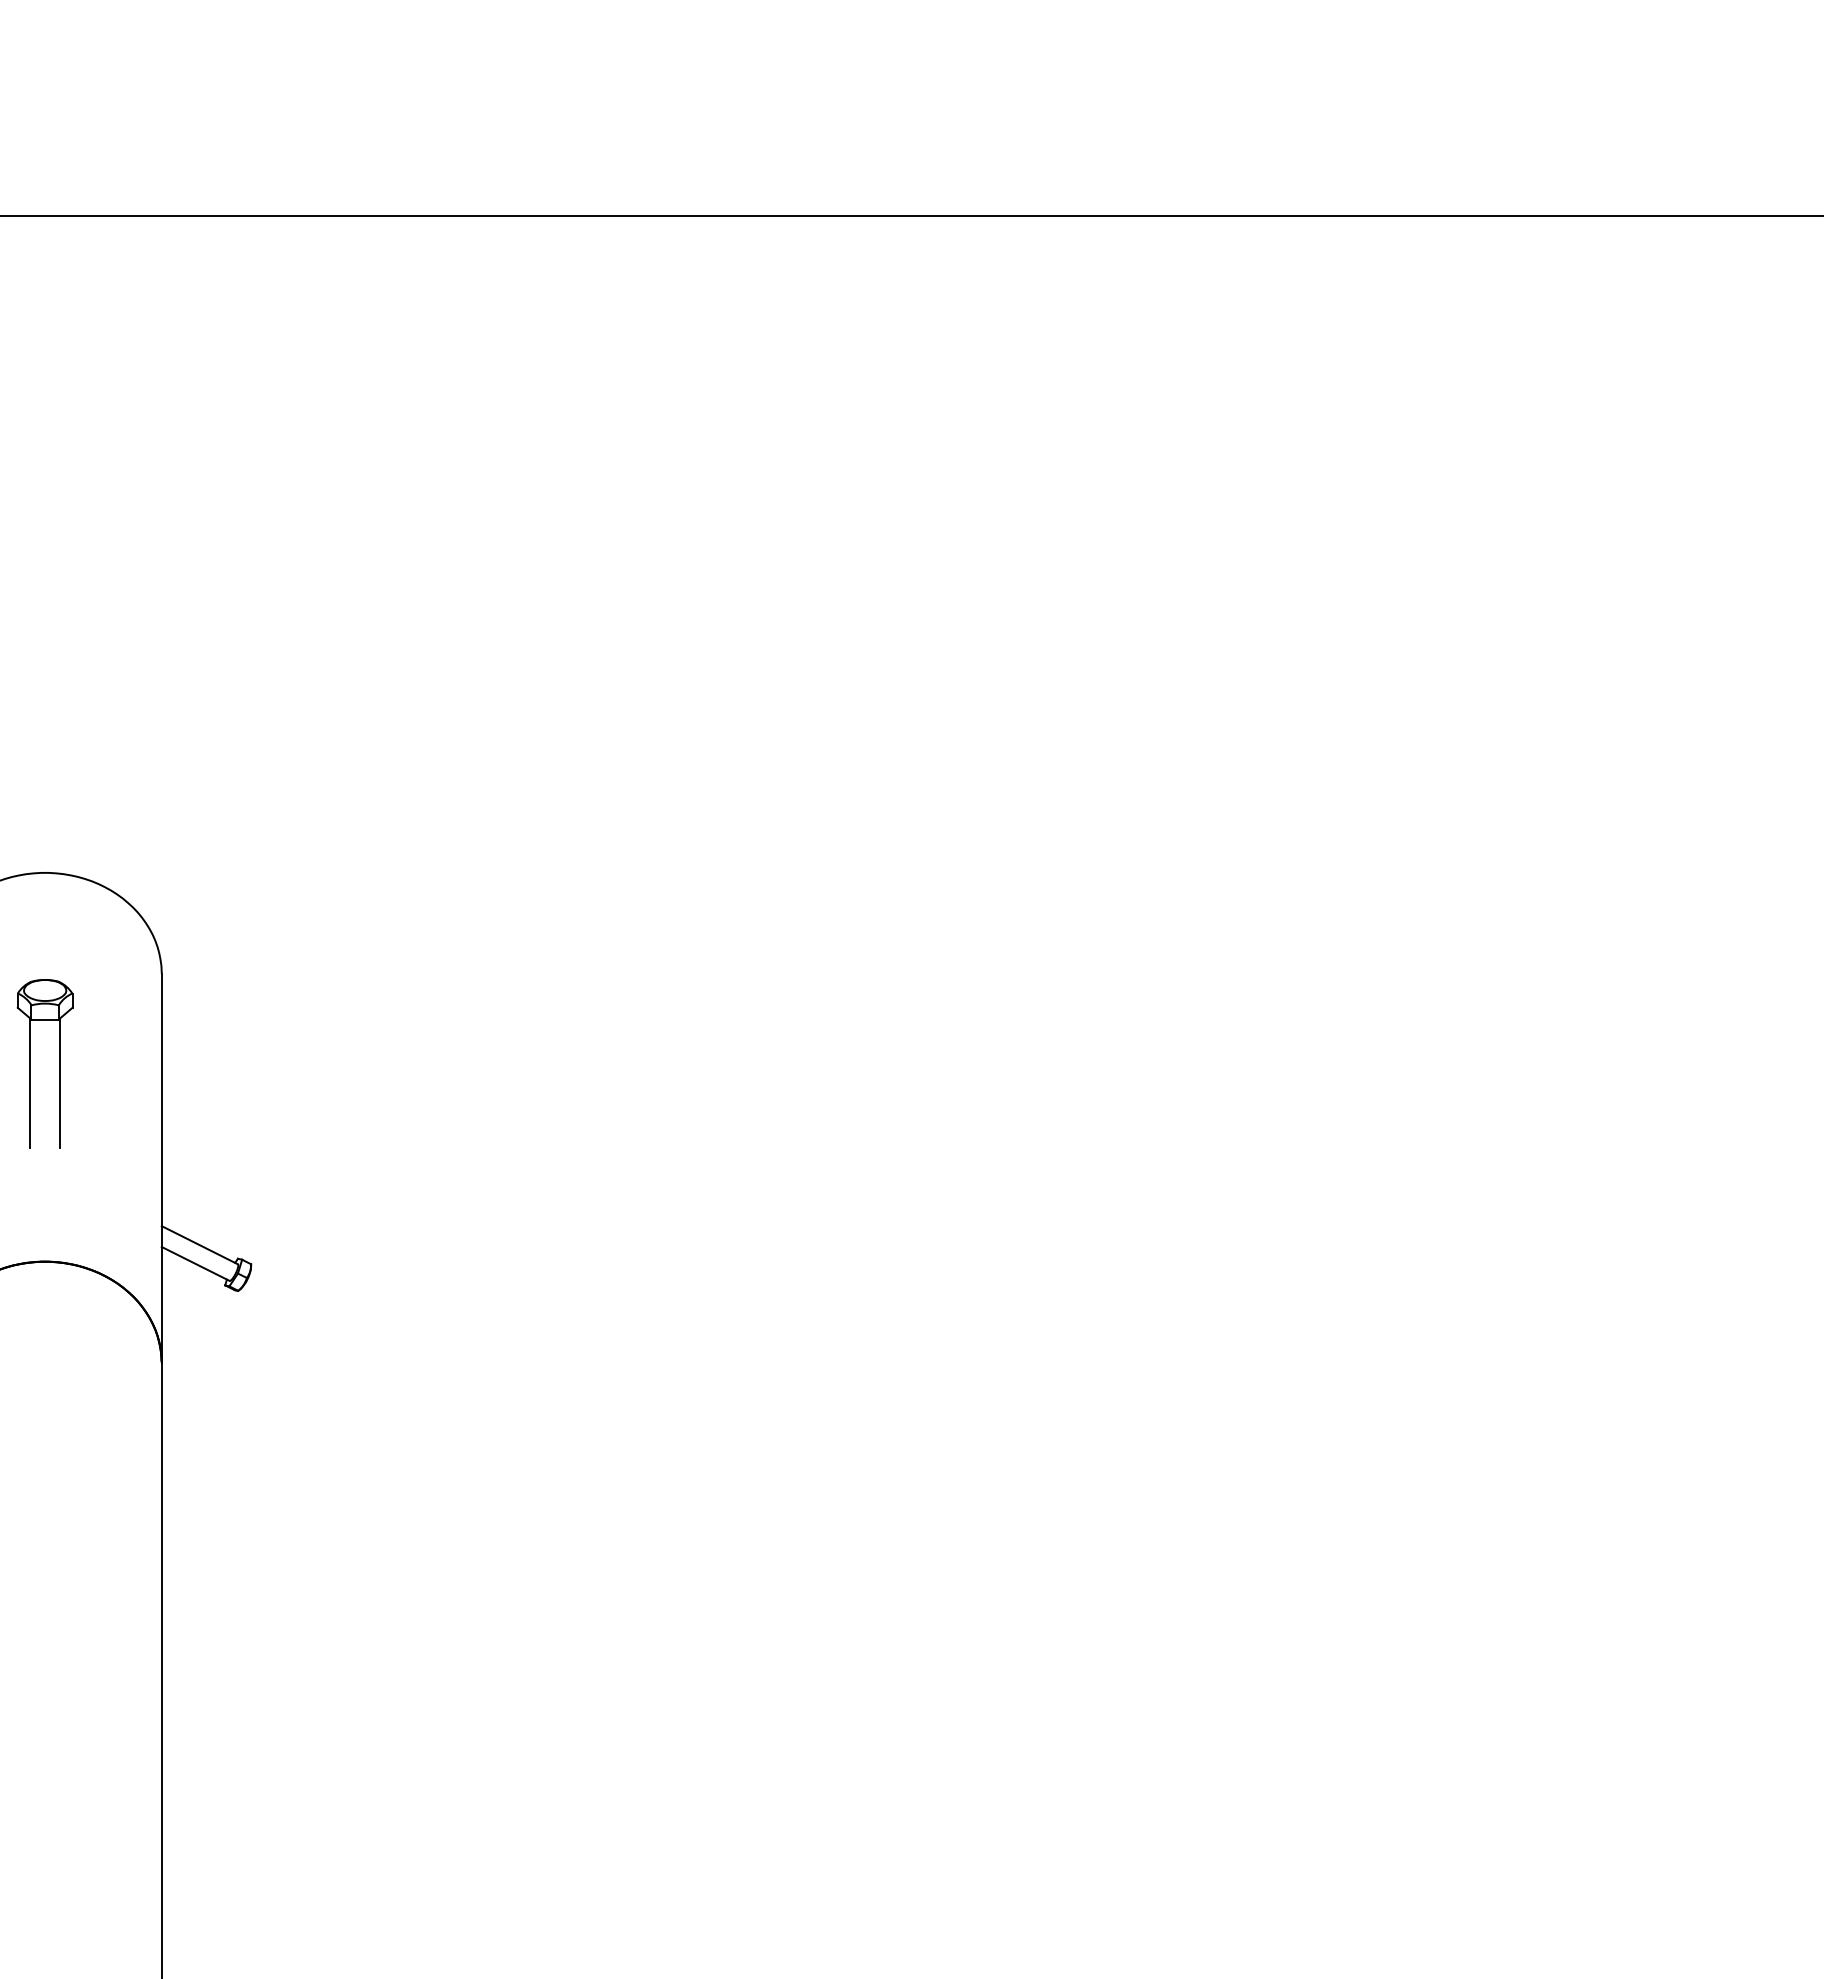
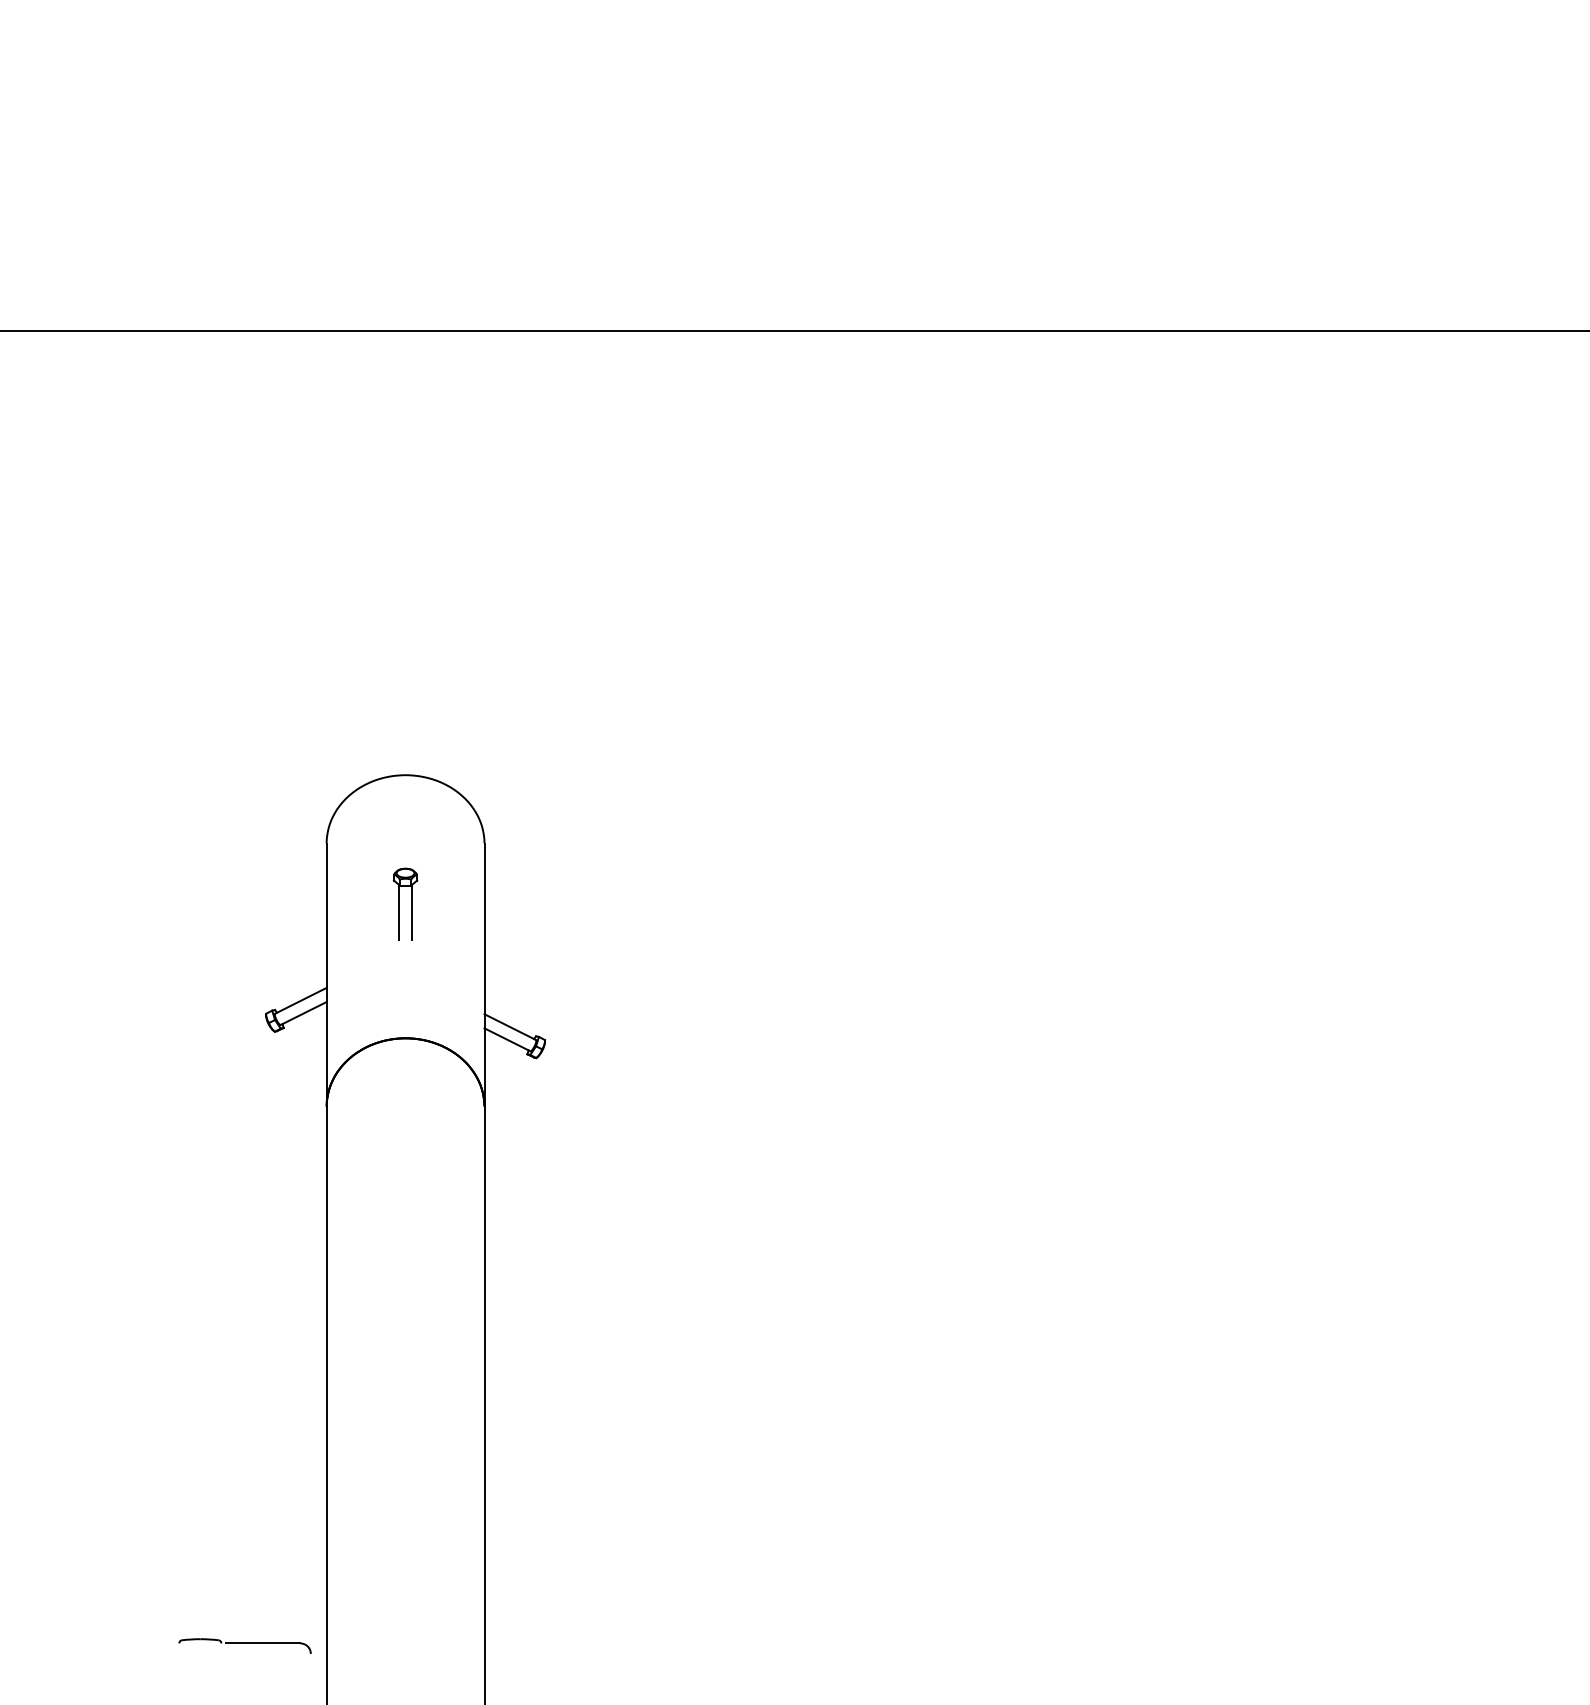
part: (44, 1062) -> (405, 903), size x0.62

